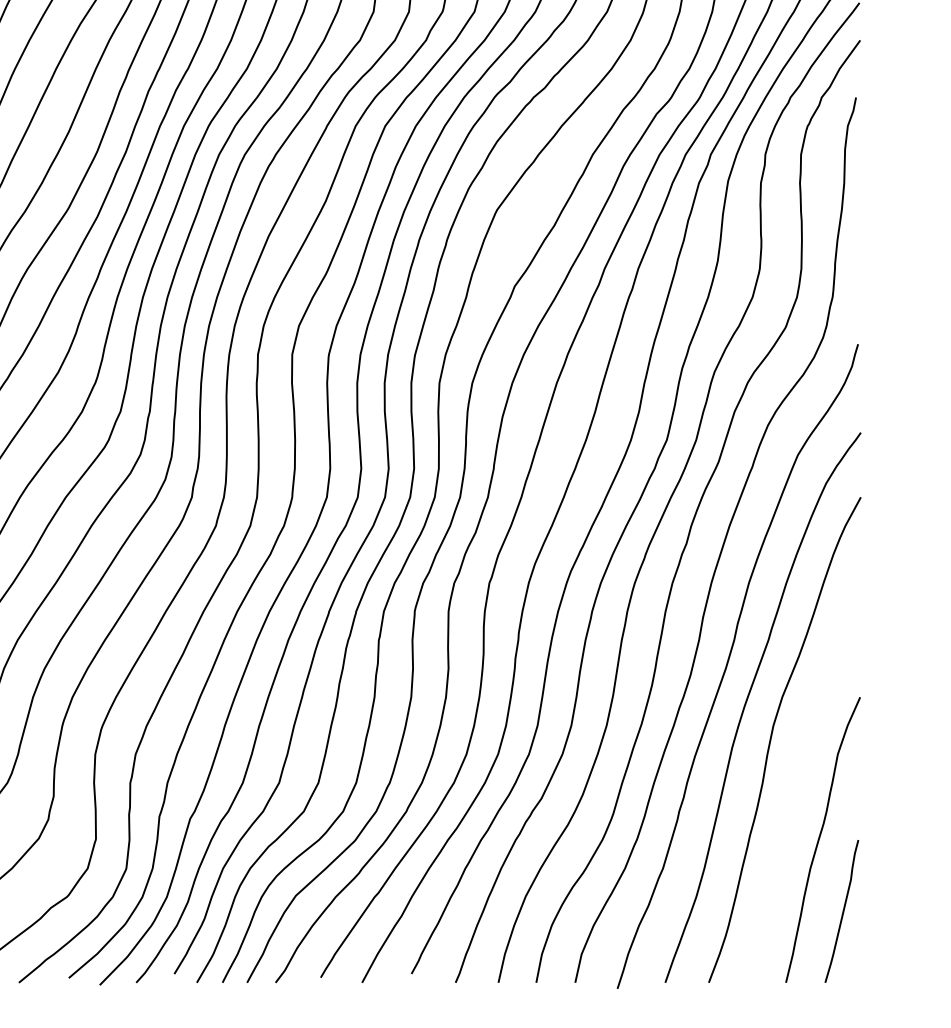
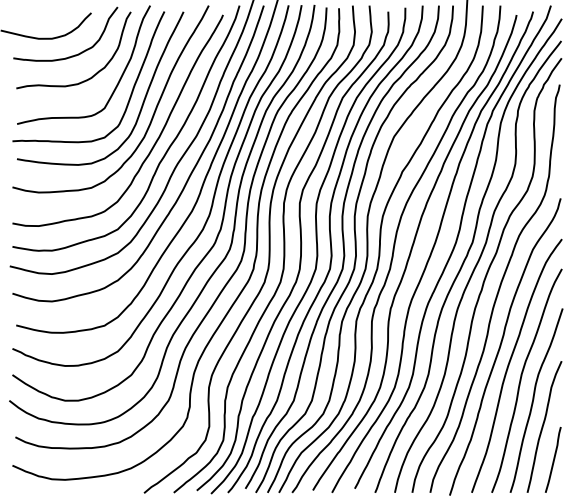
curve: (801, 780) -> (534, 399), added

